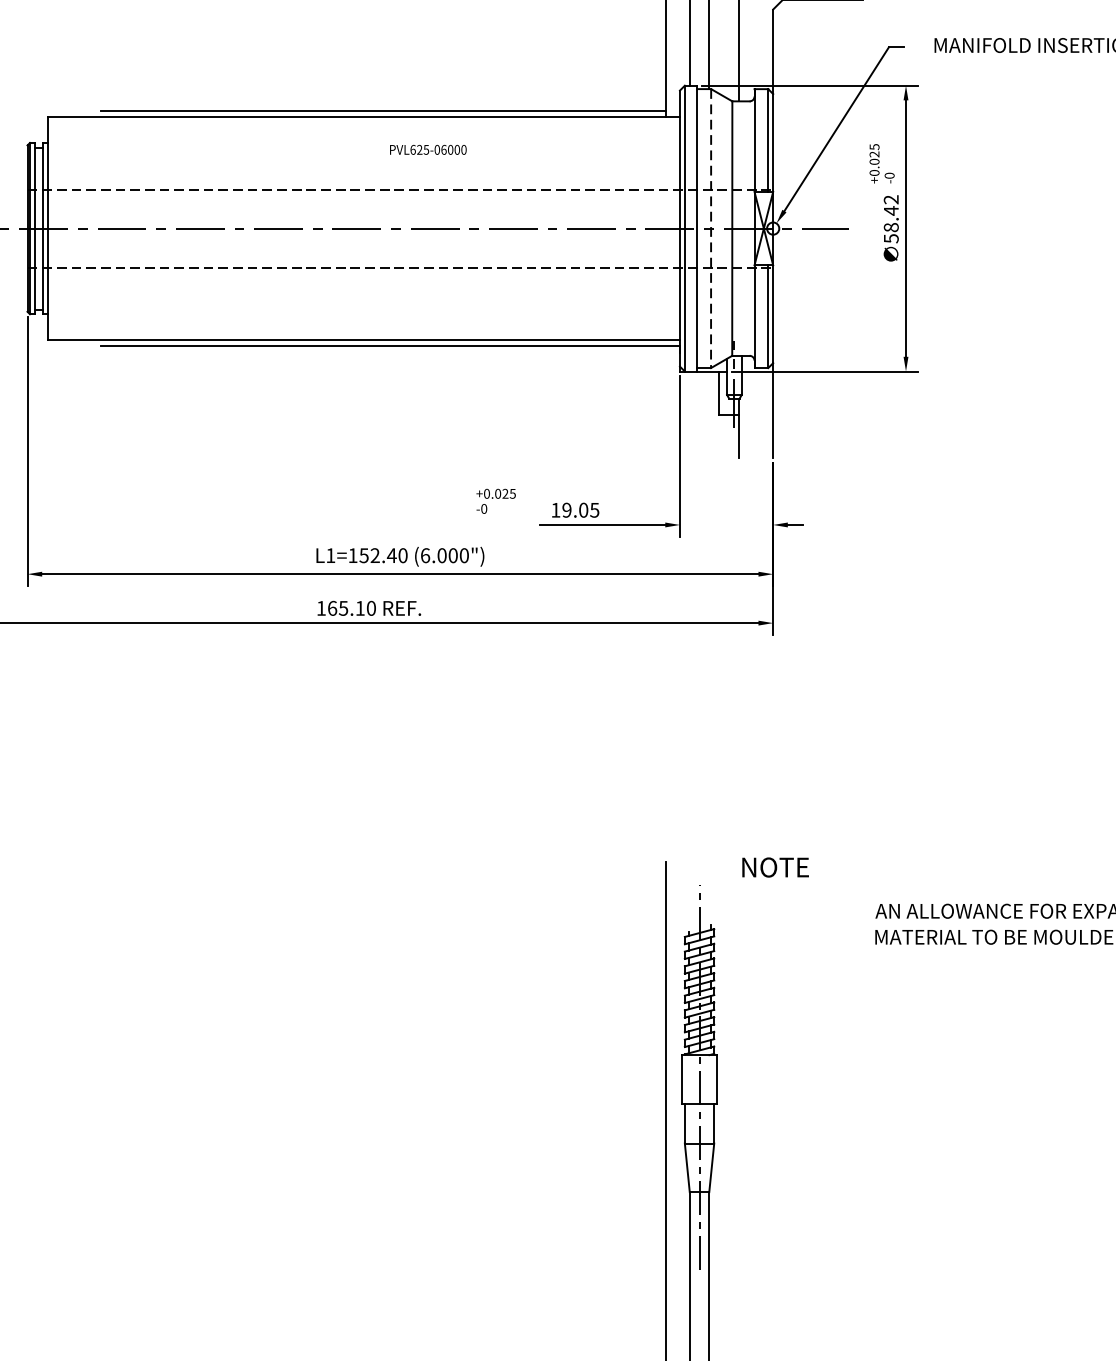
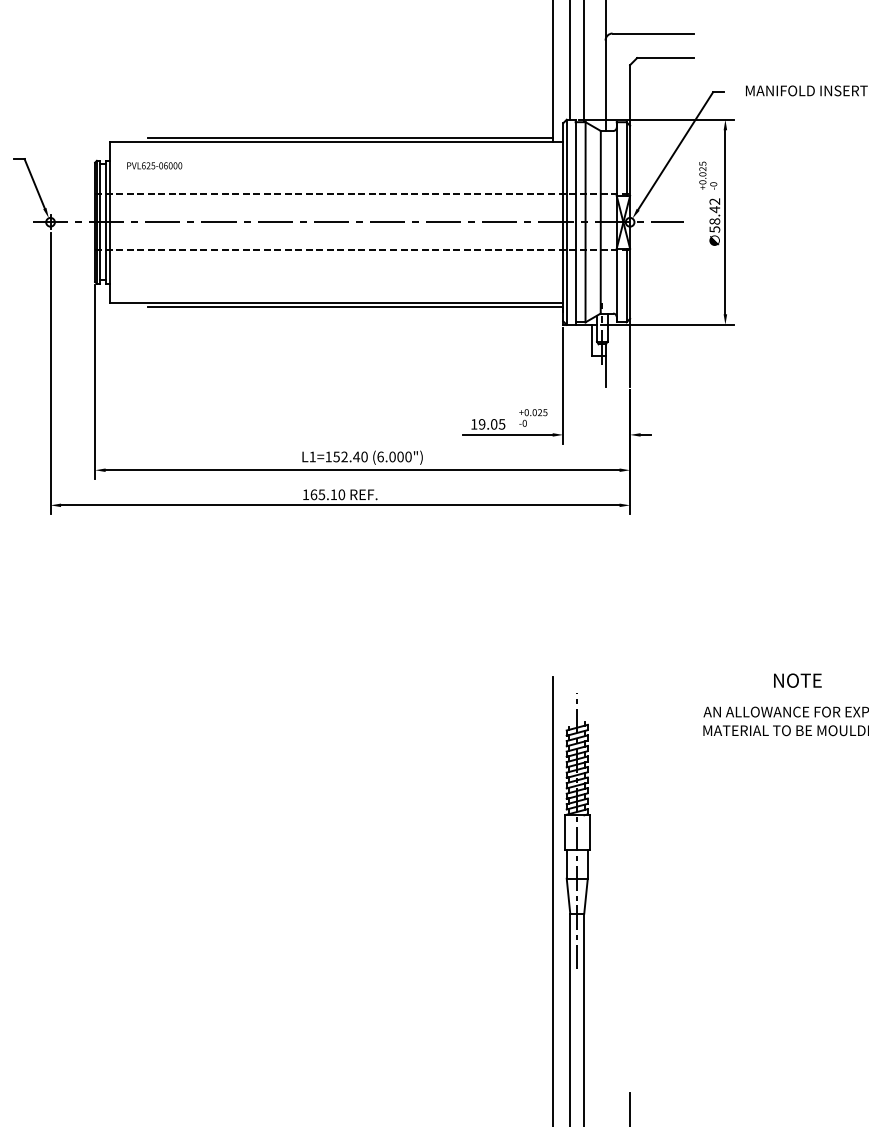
text: (428, 149) -> (154, 165), moved
line: (711, 228) -> (585, 222), dashed -> solid
text: (496, 500) -> (533, 417), moved
text: (775, 867) -> (797, 680), moved

